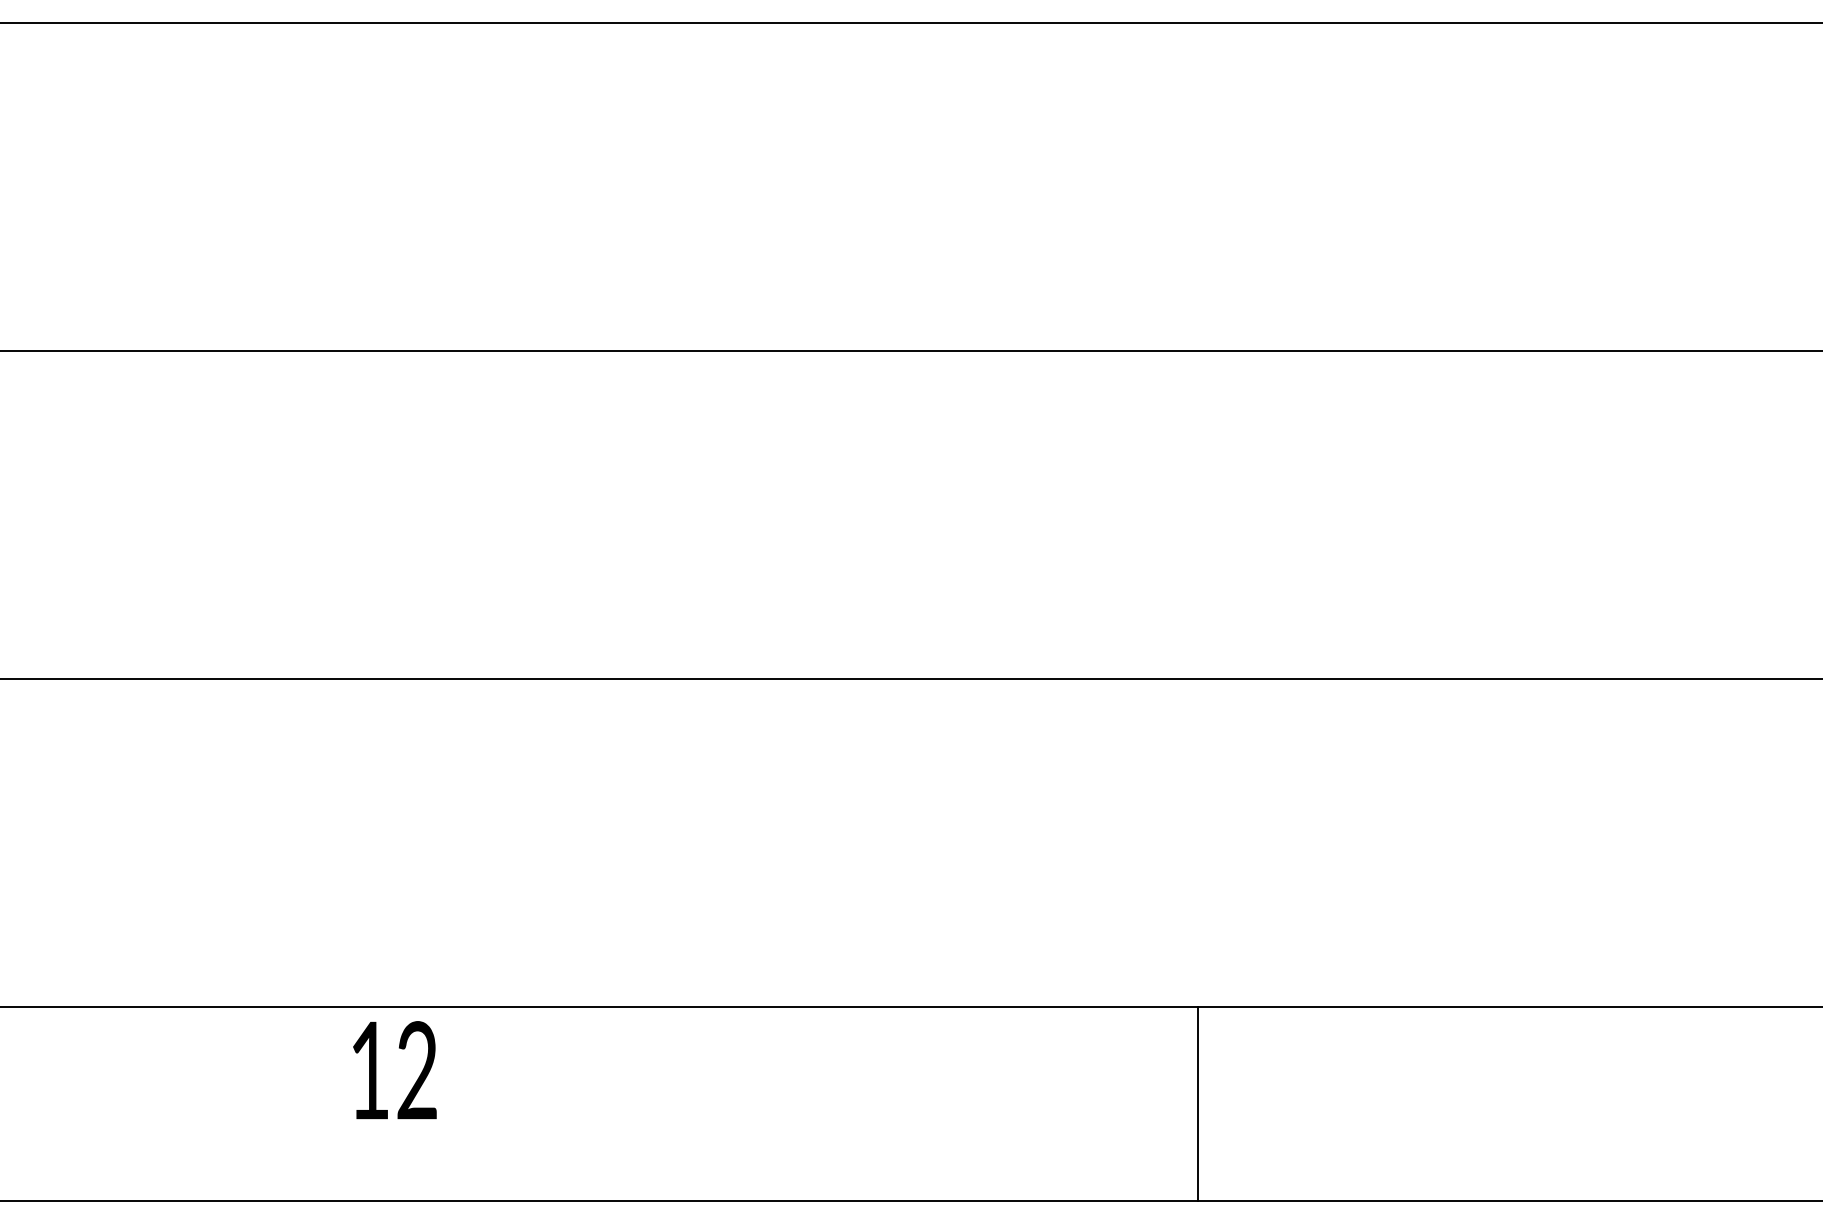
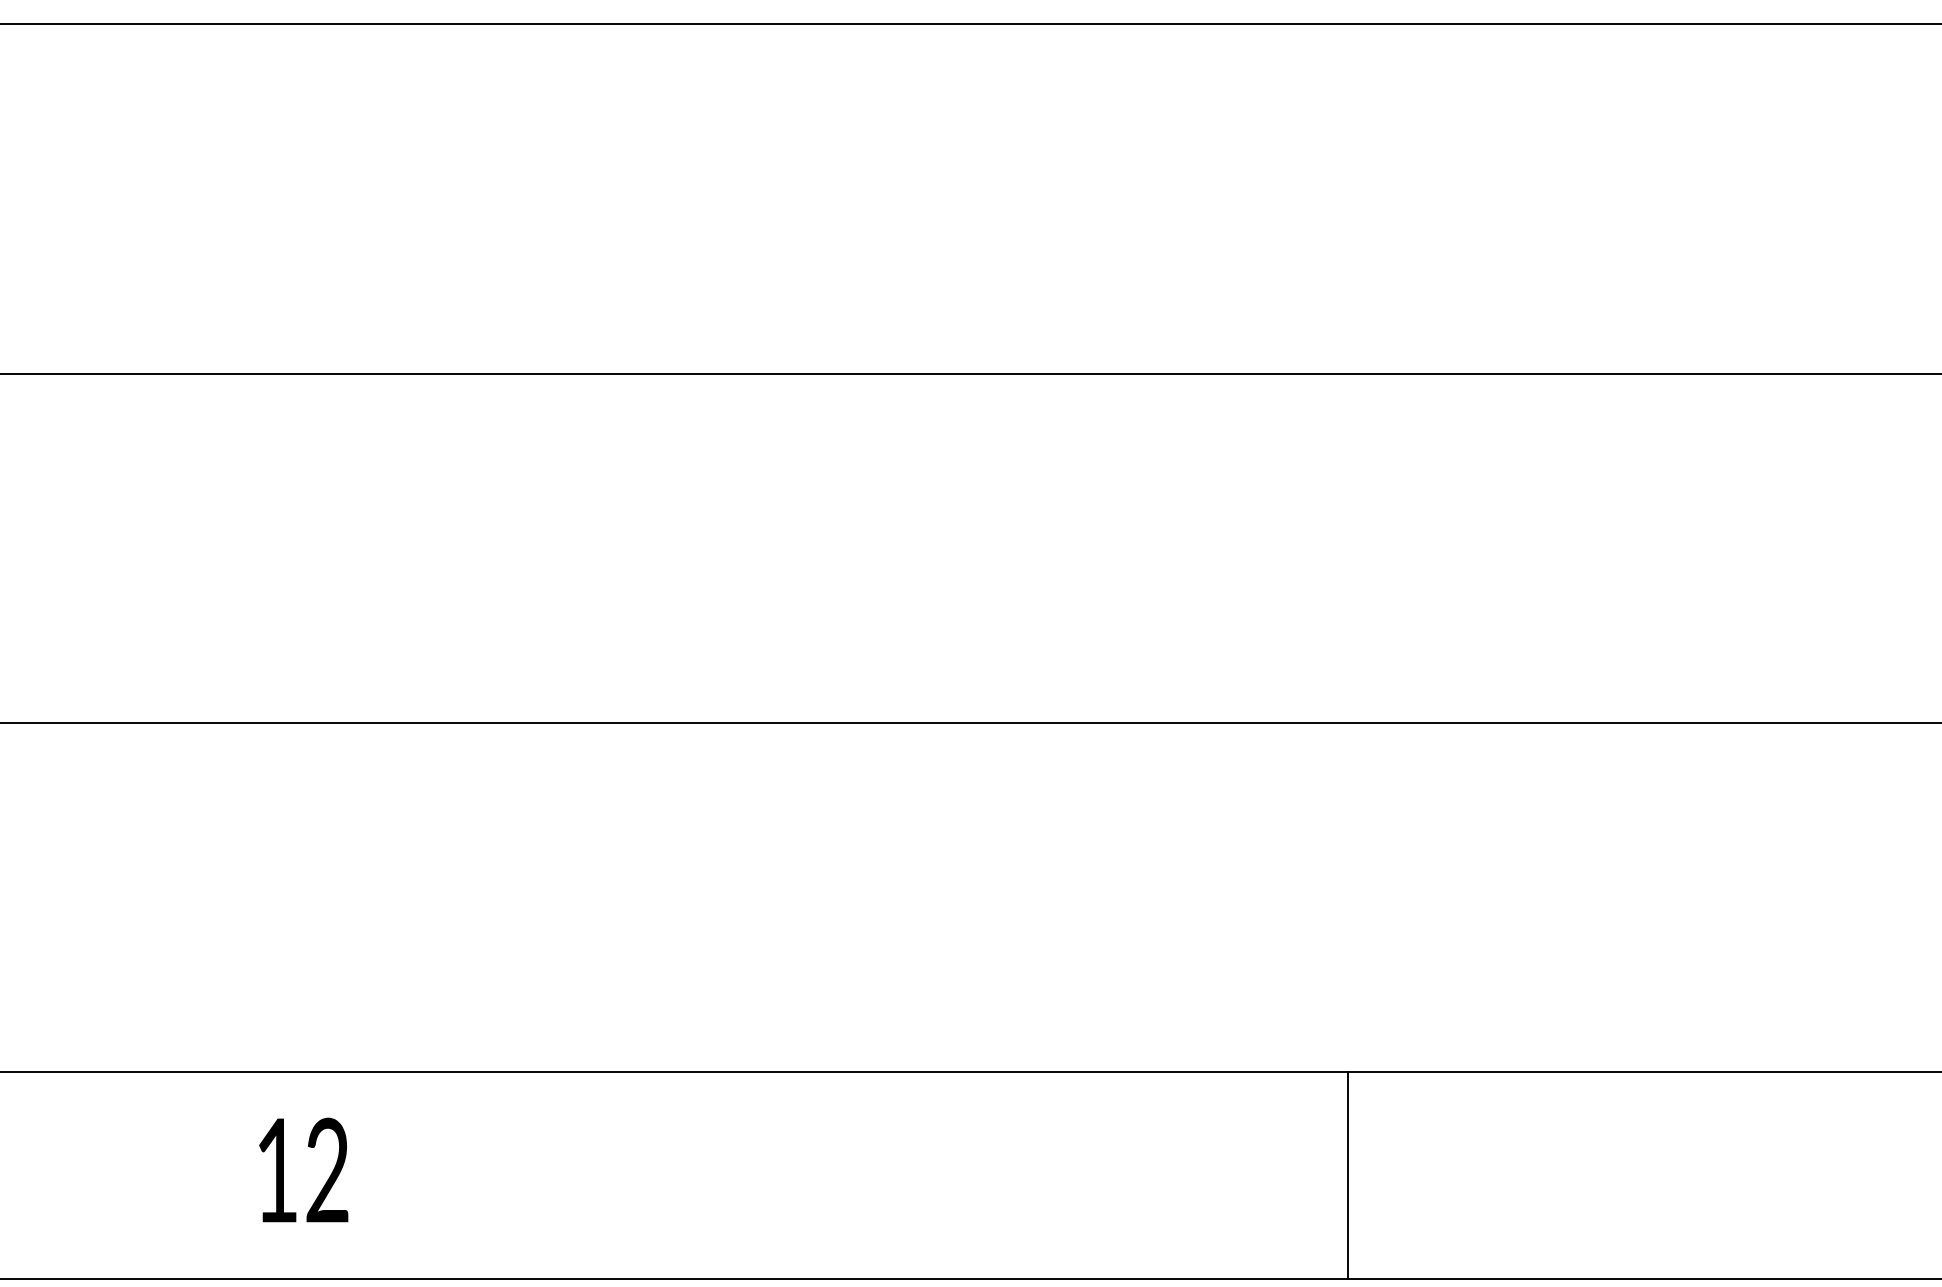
text: (394, 1069) -> (303, 1169), moved
line: (1198, 1103) -> (1348, 1175), moved

